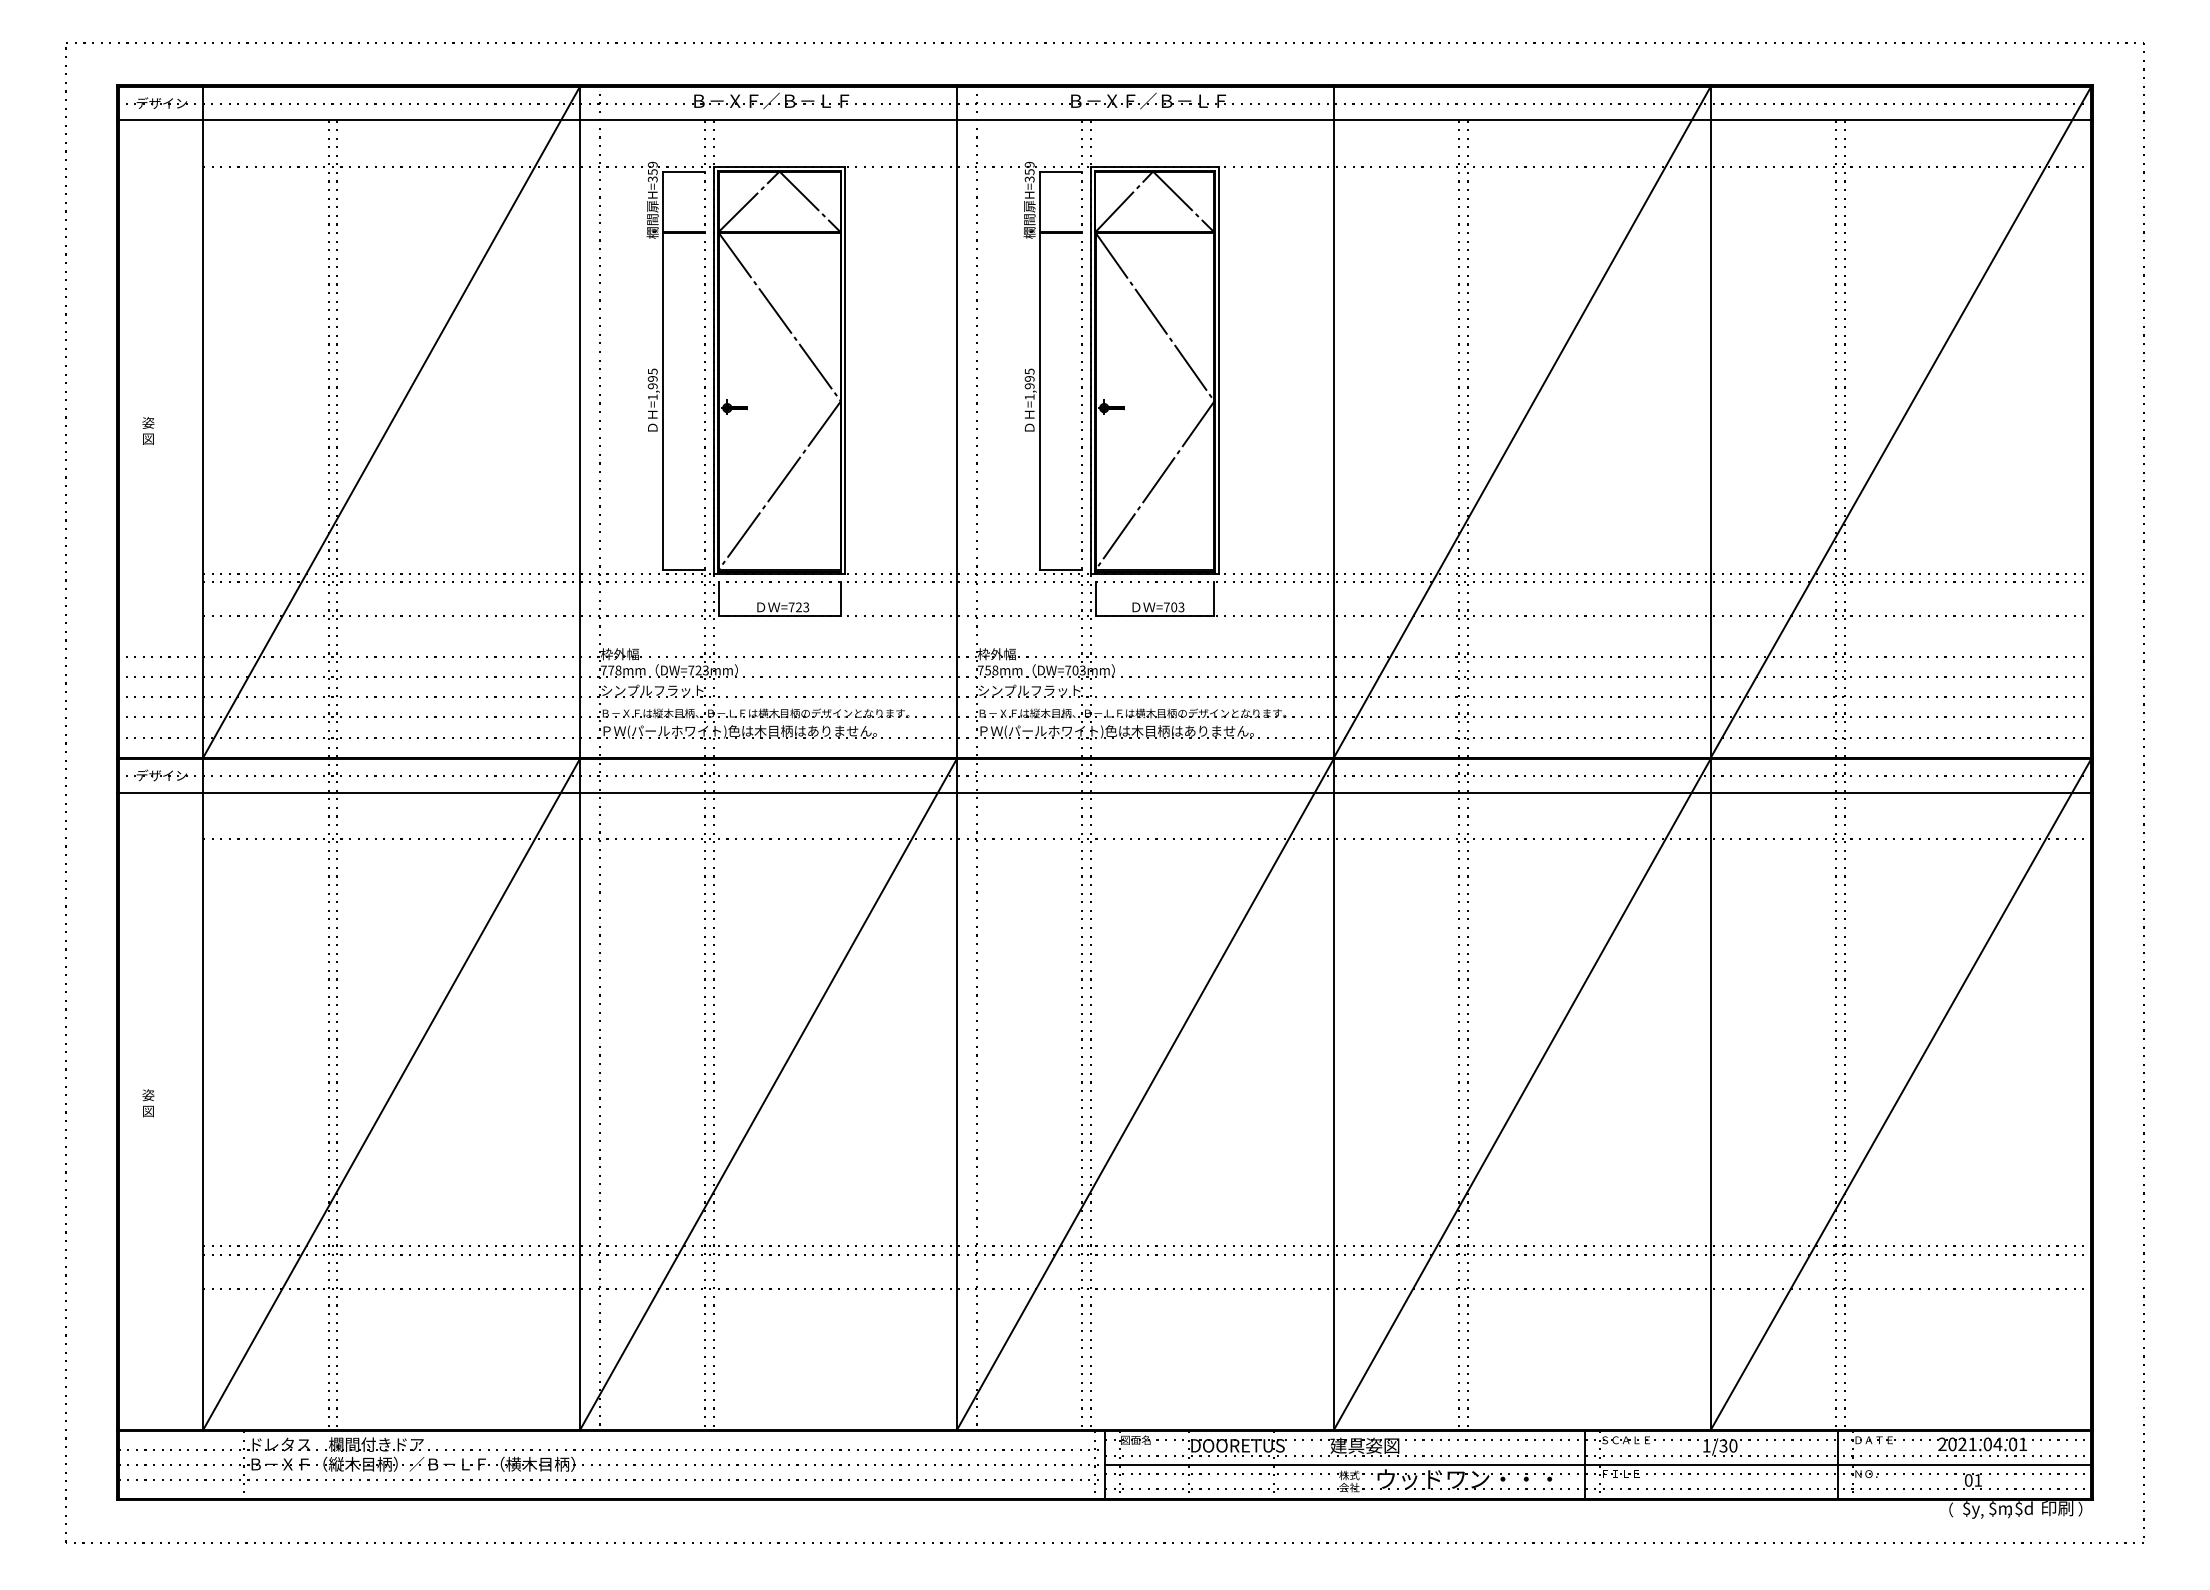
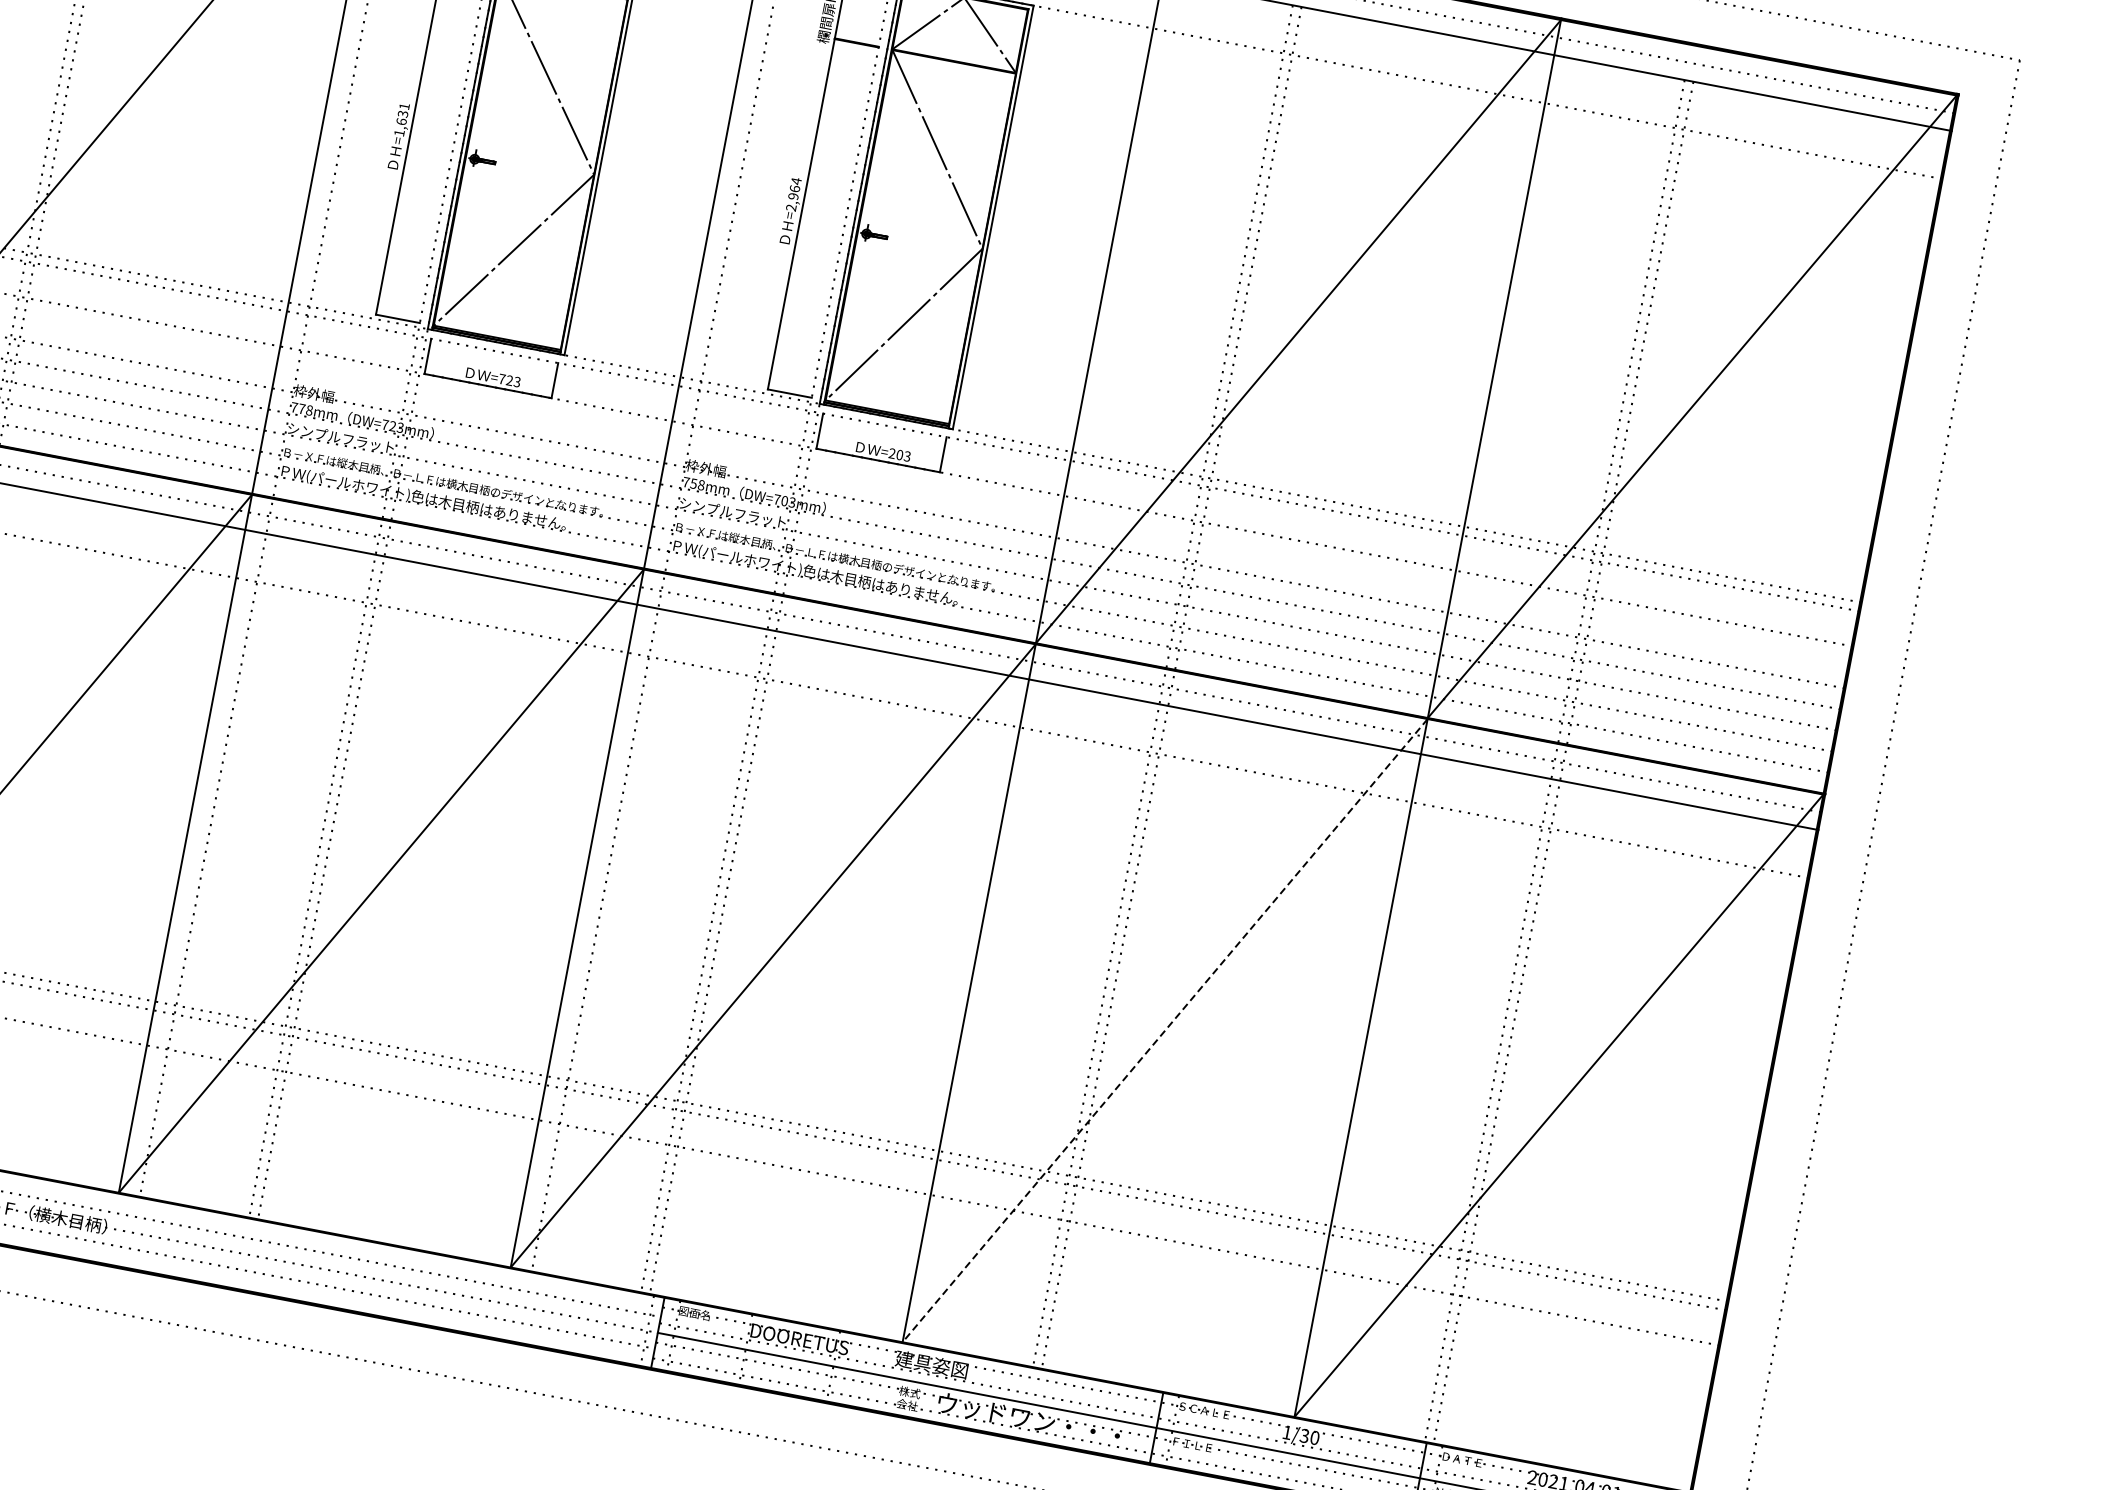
text: (652, 378) -> (402, 113), =1,995 -> =1,631
text: (1029, 384) -> (793, 194), =1,995 -> =2,964
text: (1166, 607) -> (891, 453), =703 -> =203
line: (1522, 1094) -> (1165, 1030), solid -> dashed

